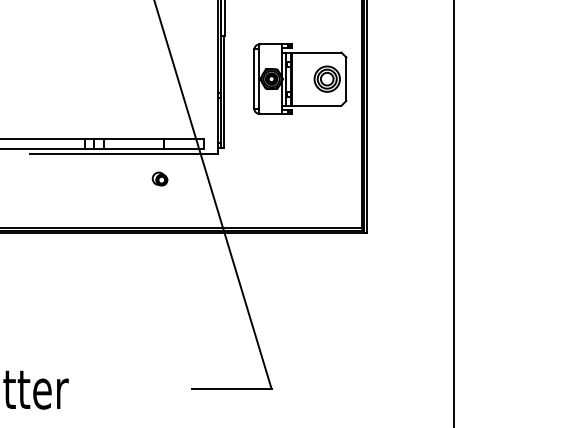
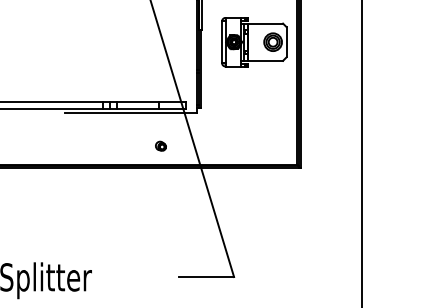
part: (300, 79) -> (254, 42), moved
part: (159, 178) -> (160, 145), moved

